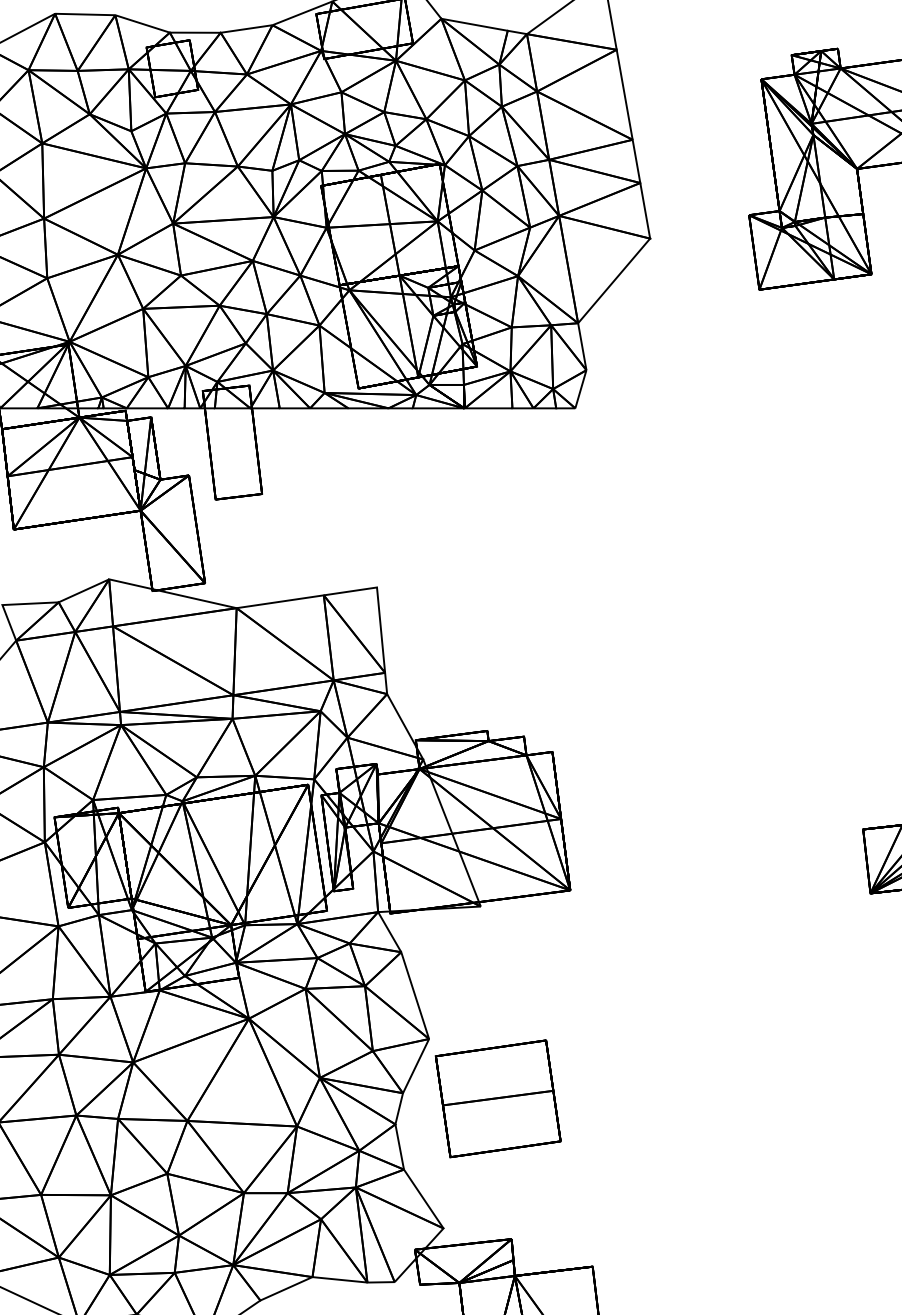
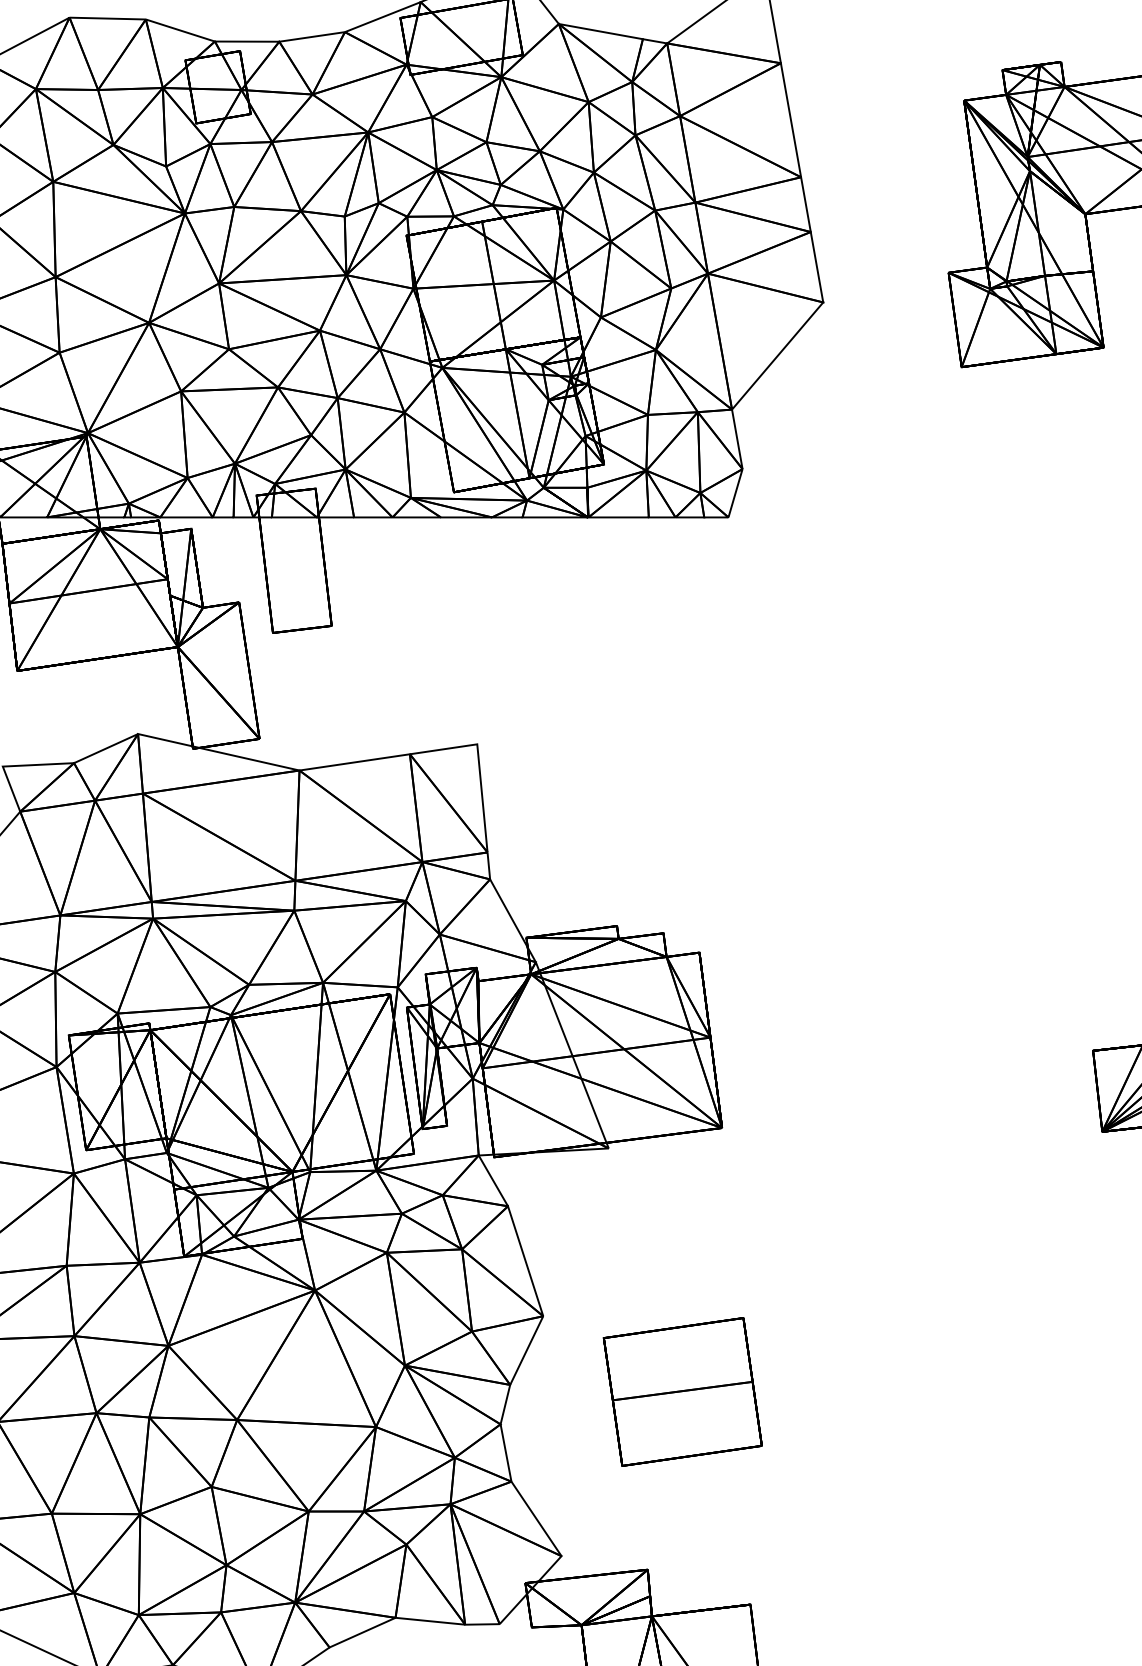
part: (497, 1098) -> (682, 1391), moved

